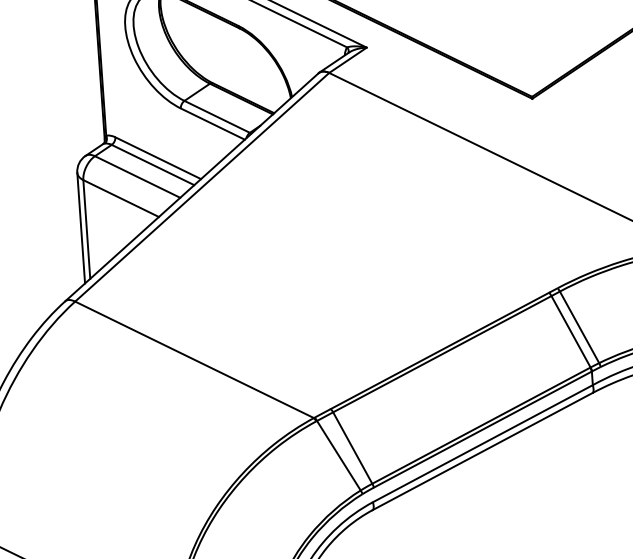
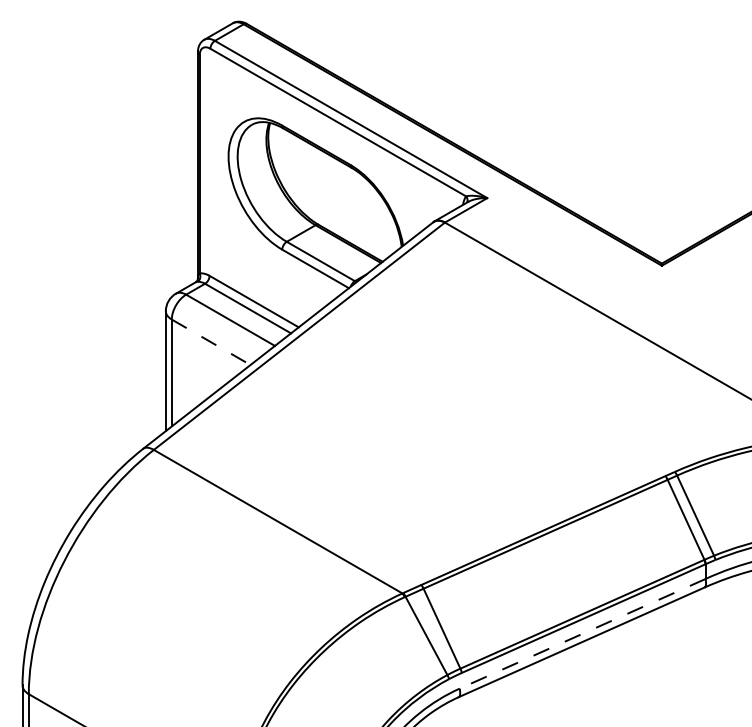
line: (121, 198) -> (211, 342), solid -> dashed
line: (482, 443) -> (582, 633), solid -> dashed

